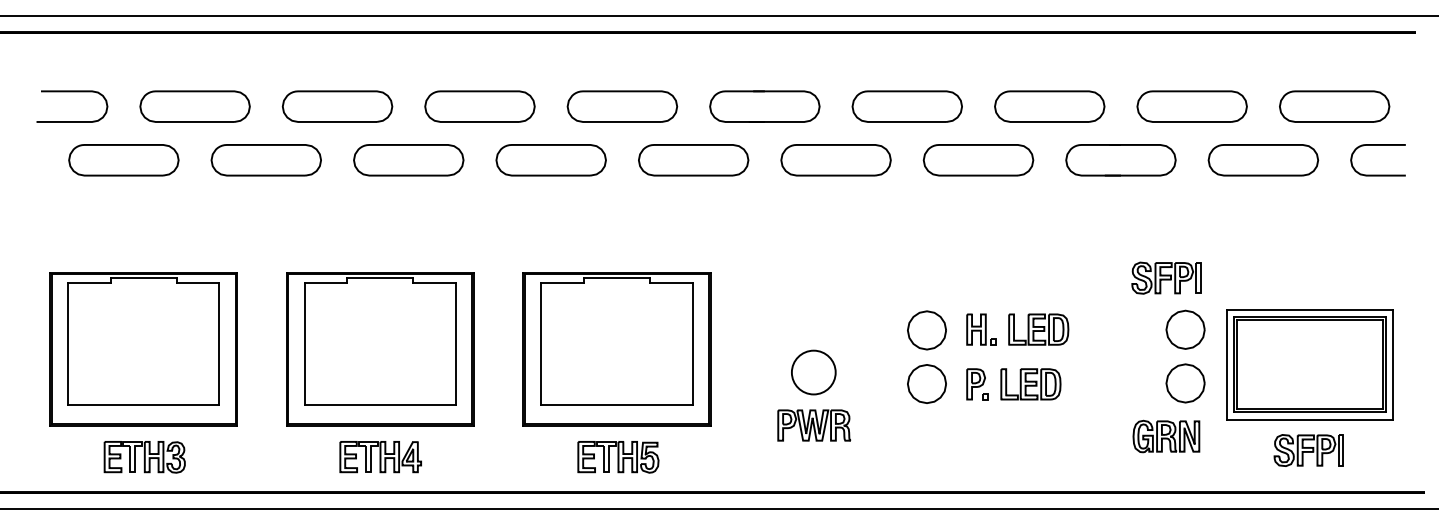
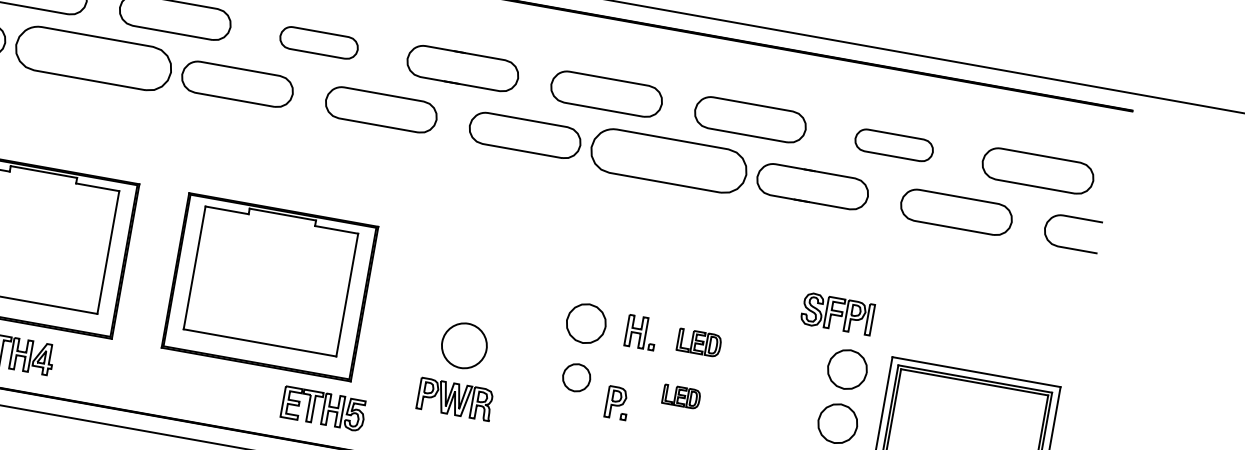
part: (622, 106) -> (319, 42), size x0.7
part: (1191, 106) -> (893, 145), size x0.7
part: (408, 160) -> (93, 58), size x1.4
part: (978, 160) -> (668, 161), size x1.4
part: (1038, 329) -> (699, 342), size x0.7
part: (926, 383) -> (576, 377), size x0.7
part: (977, 384) -> (617, 403), moved
part: (1030, 384) -> (681, 396), size x0.6
part: (618, 457) -> (323, 409), moved

